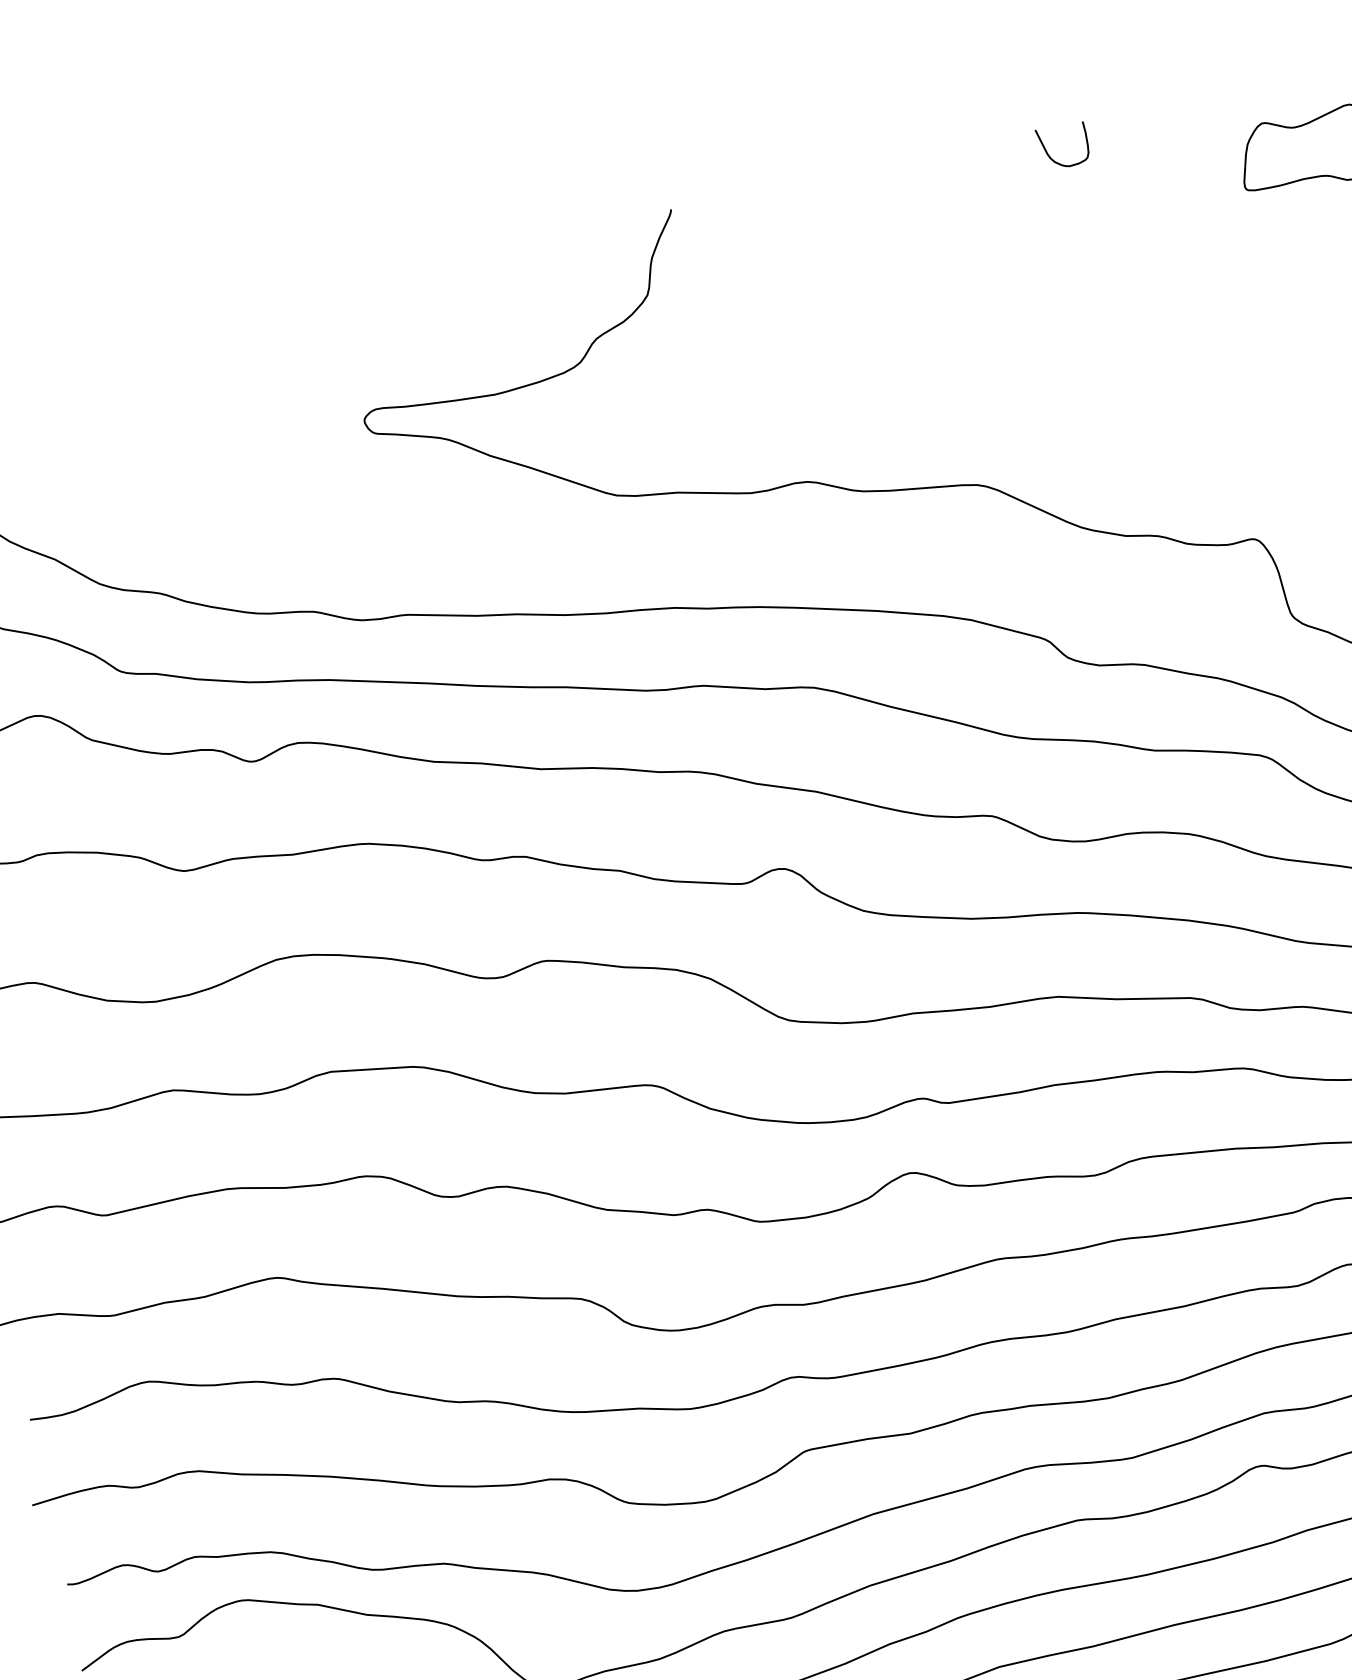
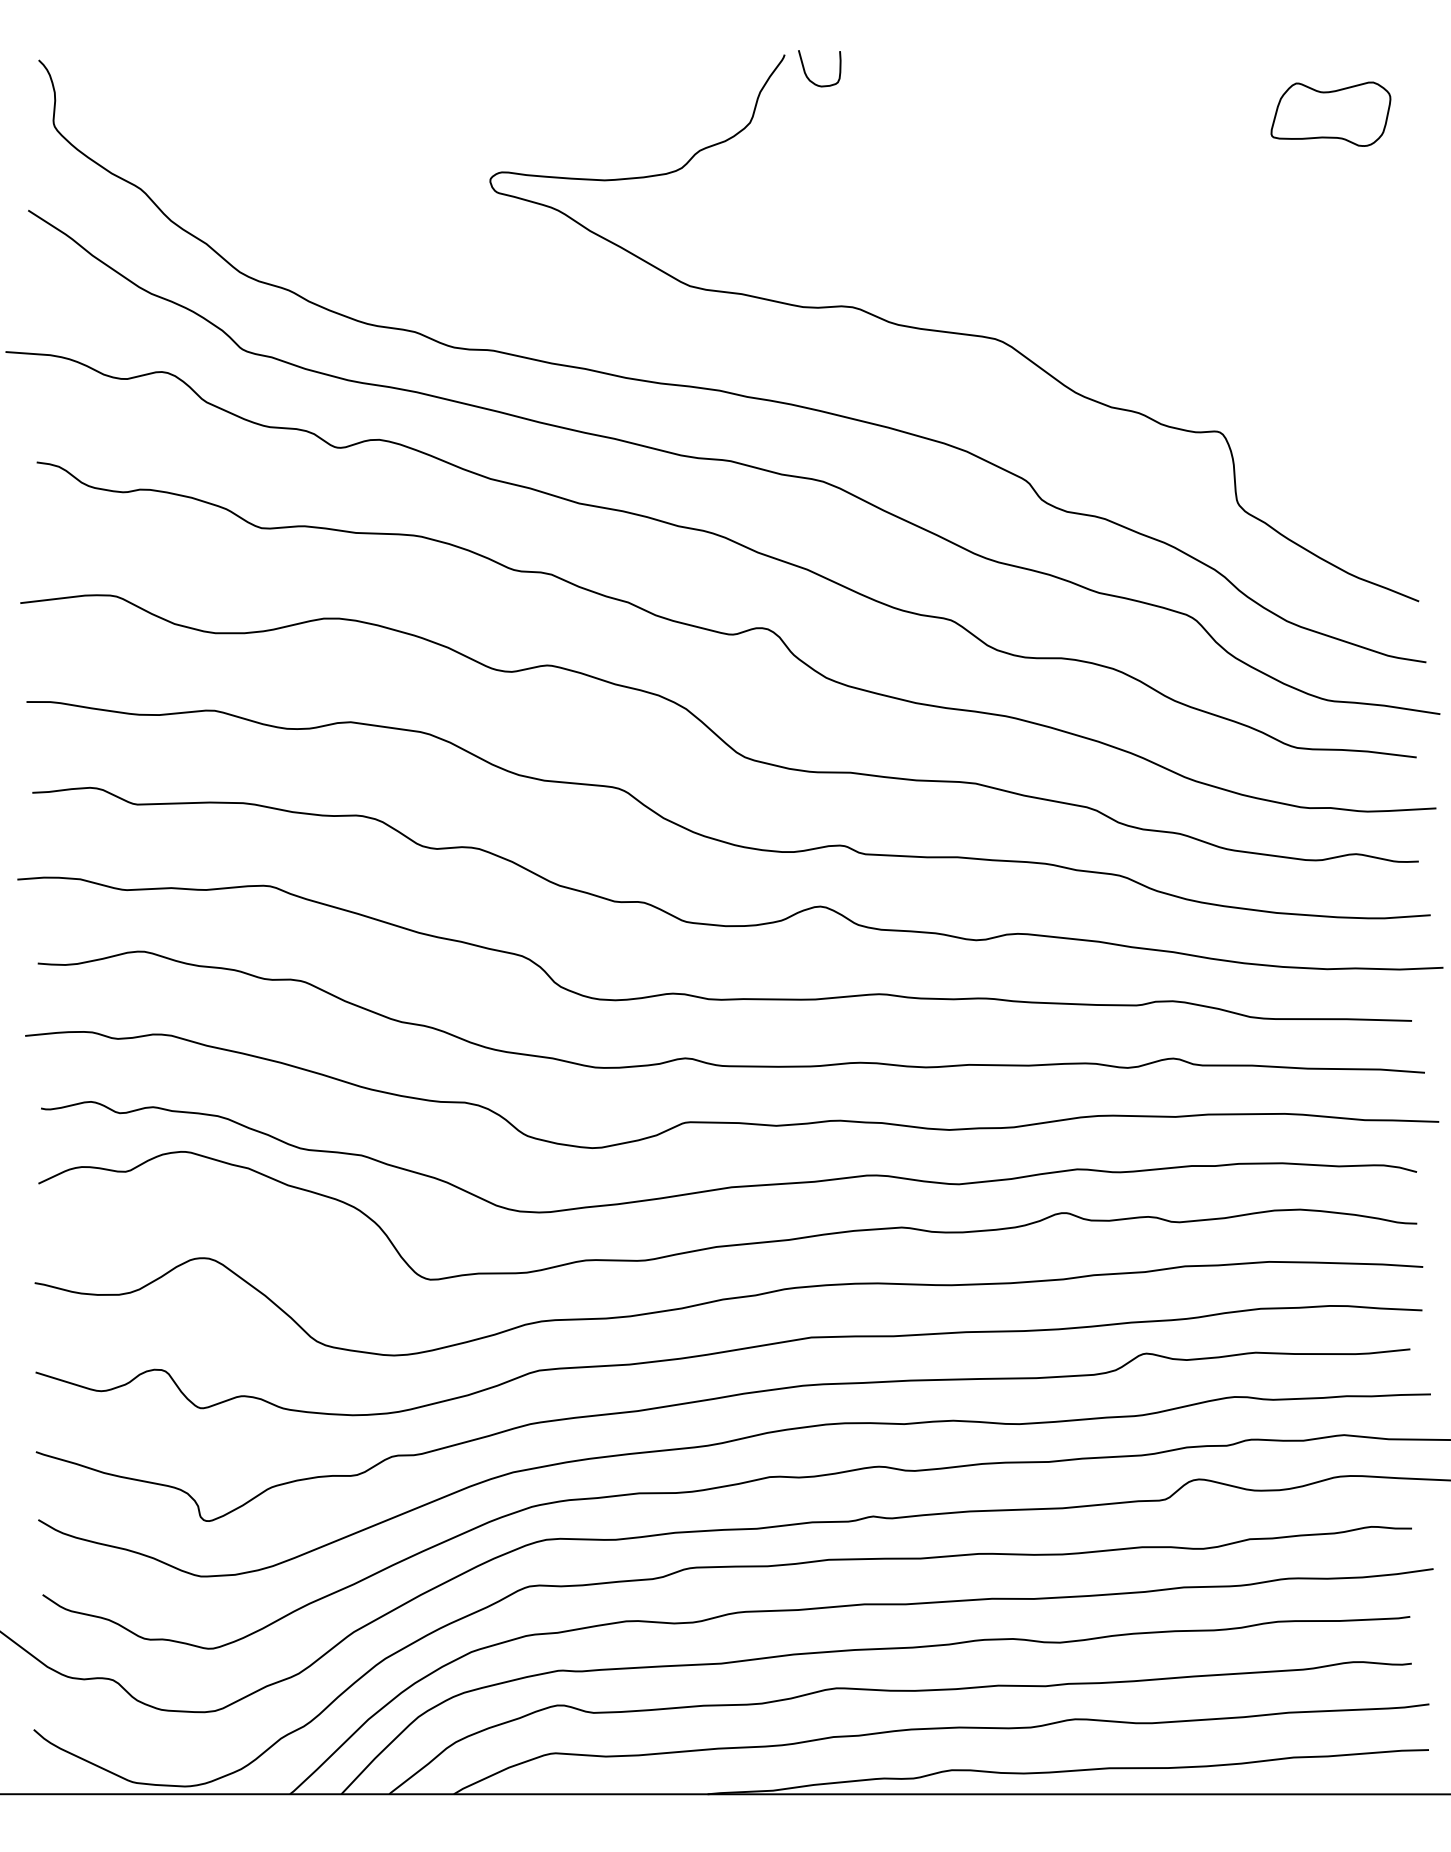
curve: (1051, 156) -> (807, 75), moved

